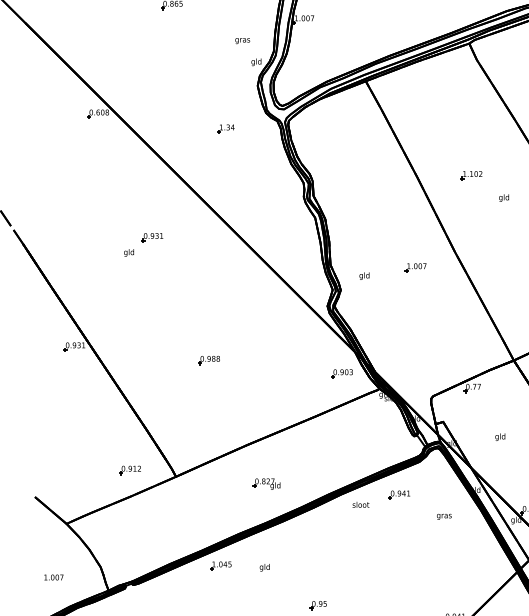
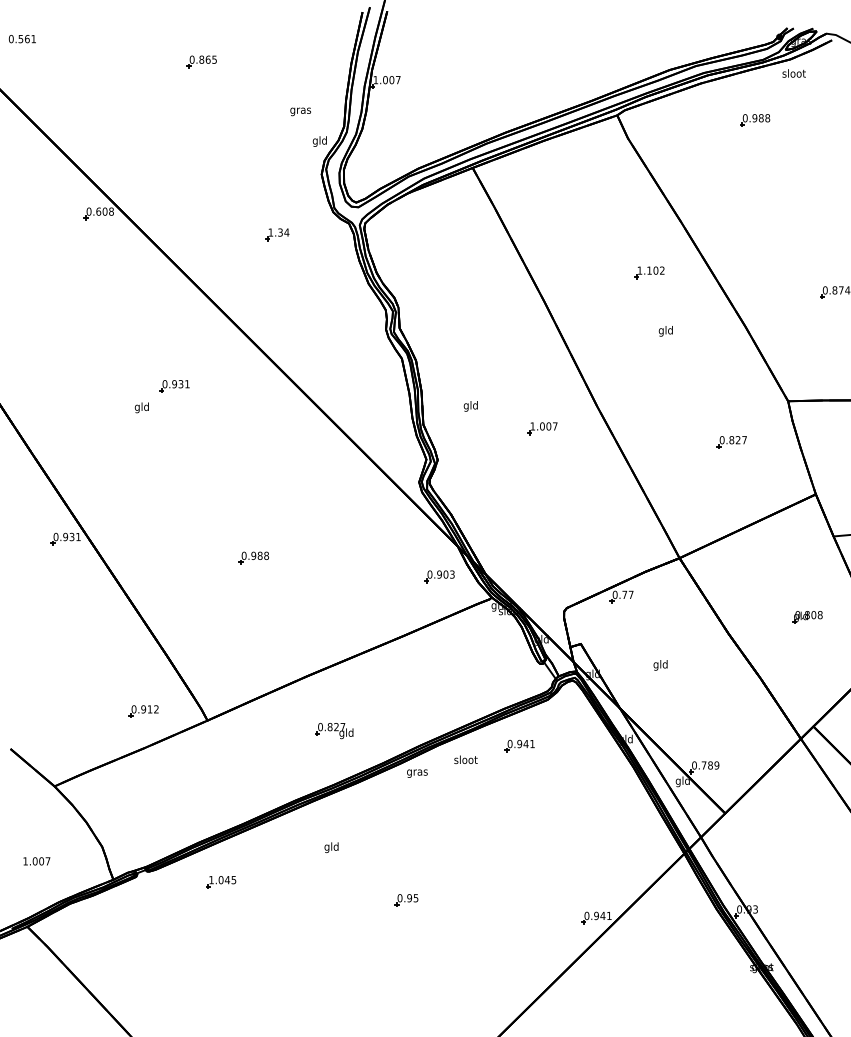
part: (471, 175) -> (649, 272), moved
text: (364, 276) -> (470, 406), moved
text: (444, 516) -> (417, 773), moved
part: (221, 566) -> (221, 882), moved

